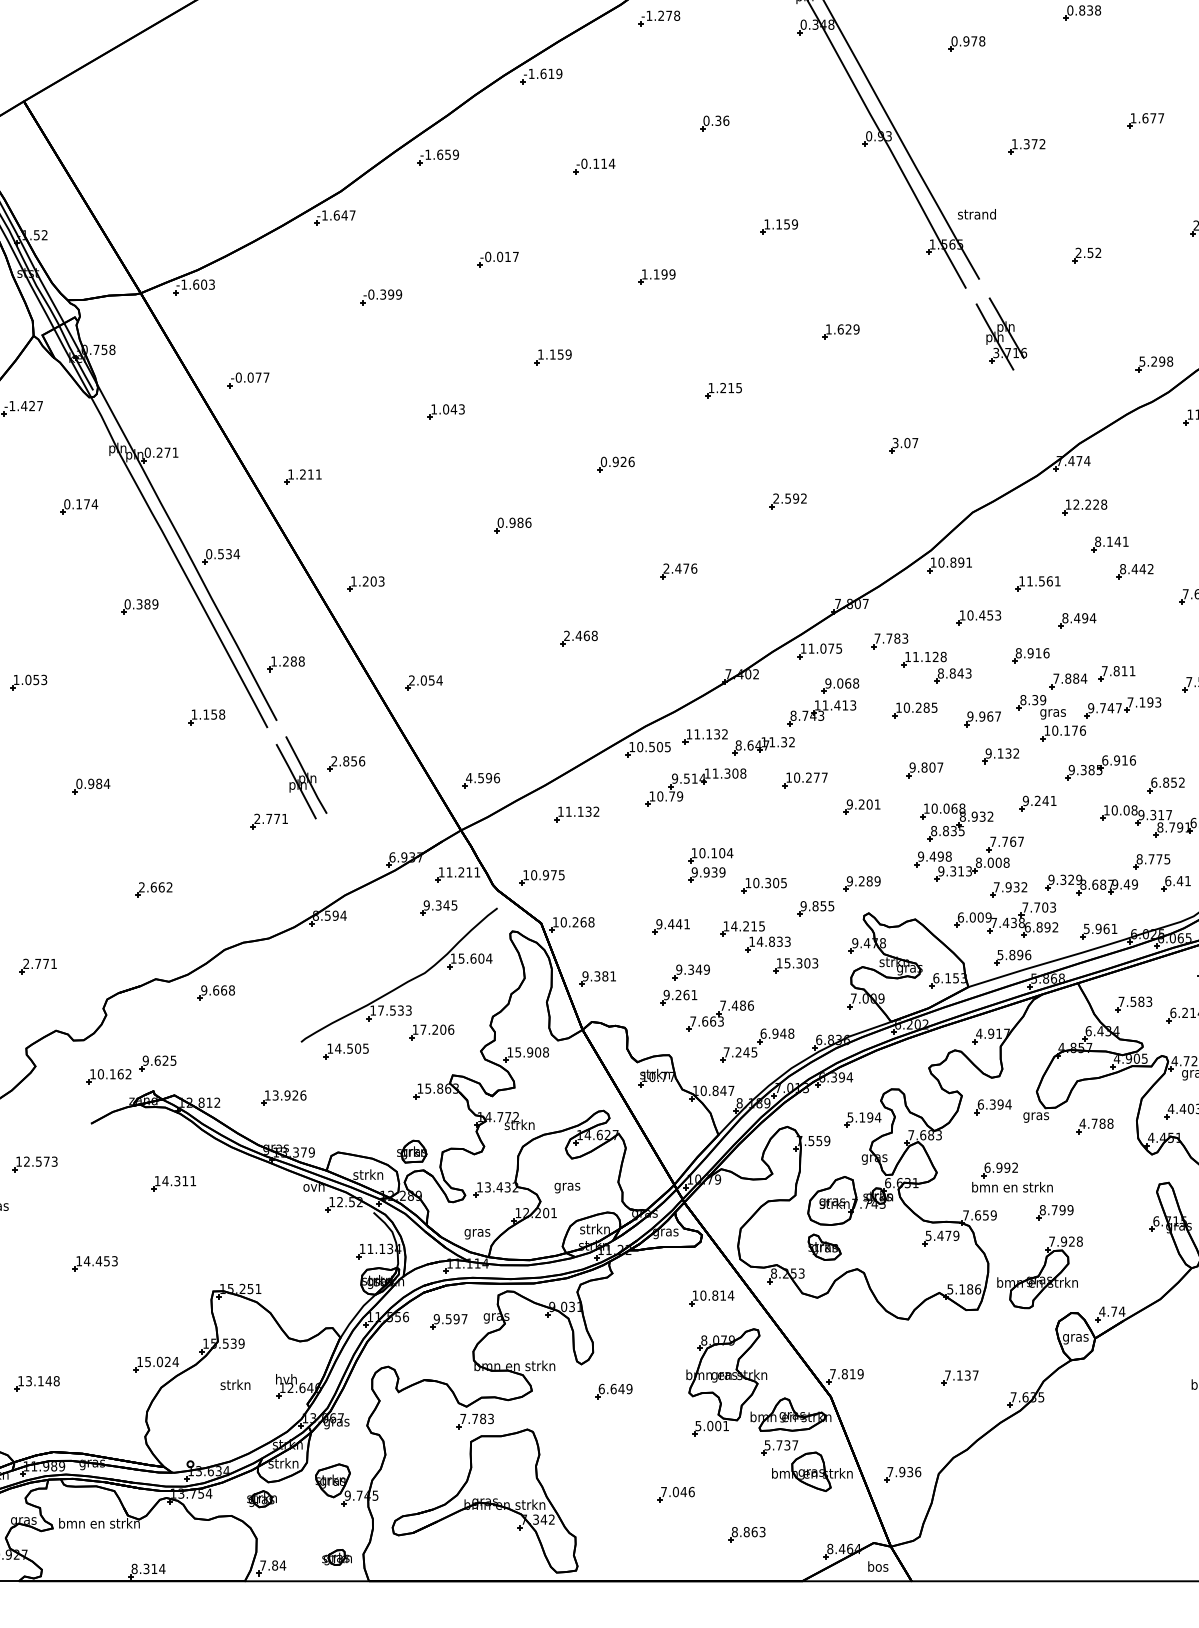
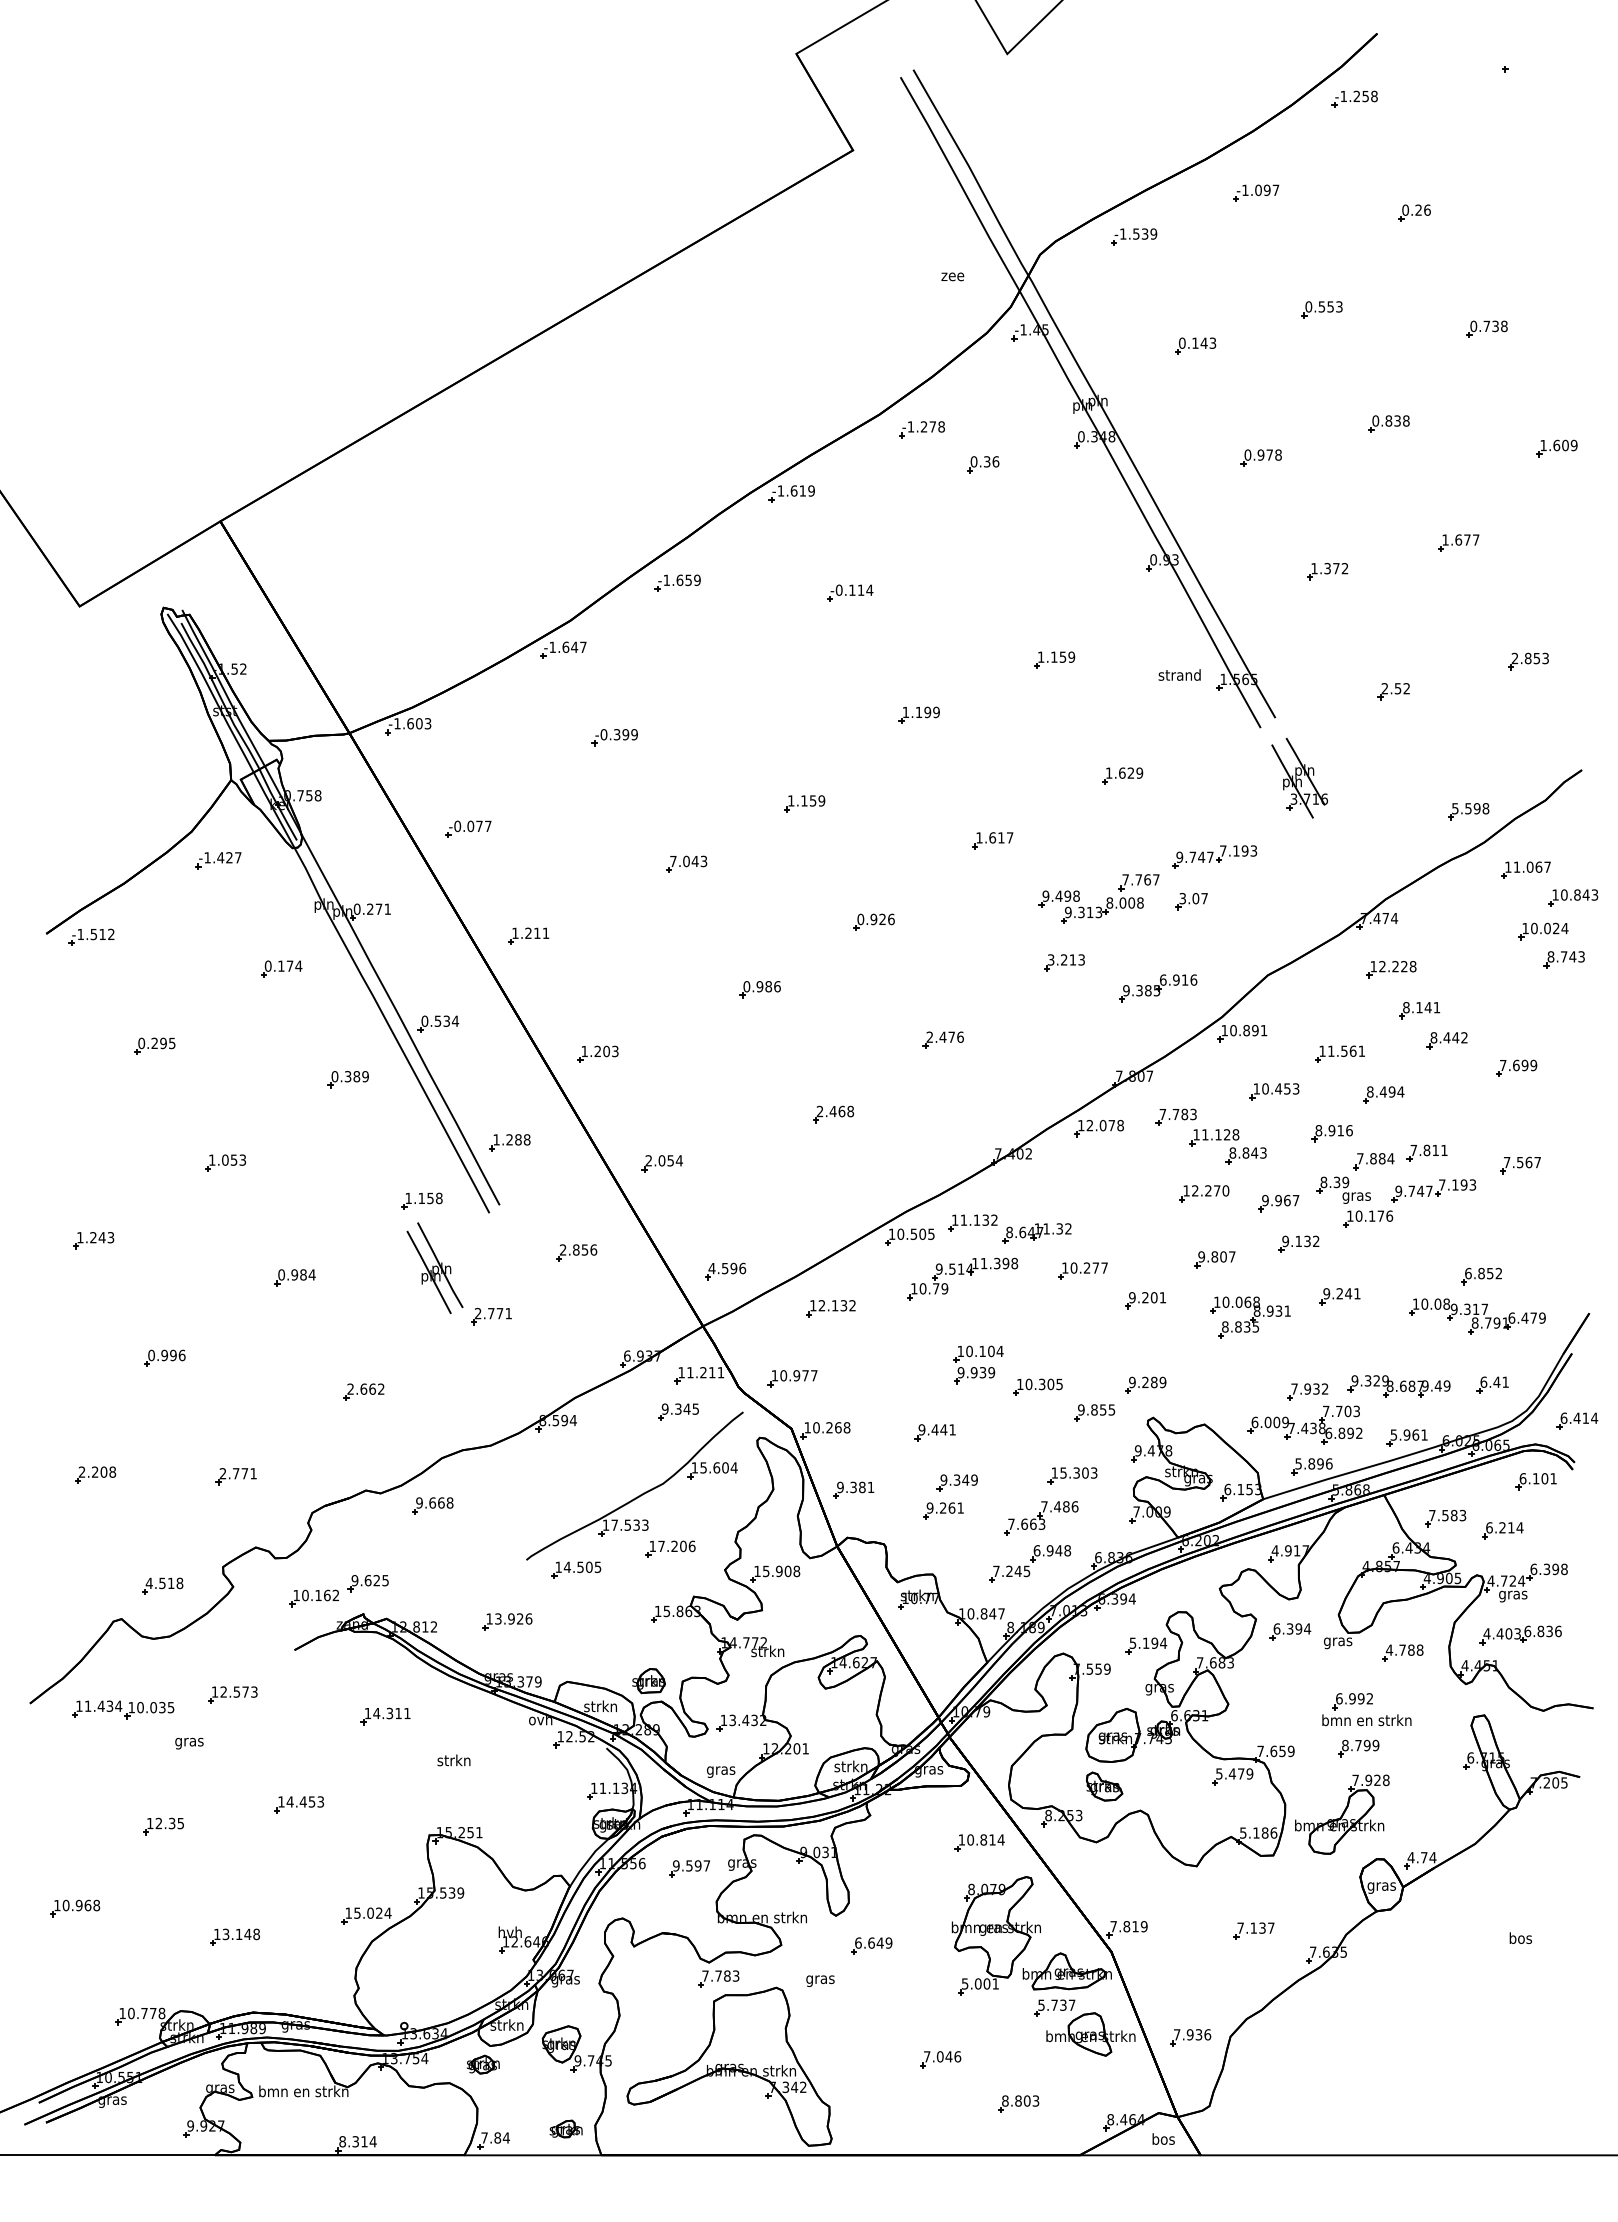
part: (715, 123) -> (983, 464), moved
text: (976, 213) -> (1179, 674), moved
part: (497, 259) -> (743, 695), removed
text: (1154, 361) -> (1468, 808), 5.298 -> 5.598
text: (731, 387) -> (1001, 837), 1.215 -> 1.617
part: (924, 404) -> (1214, 856), added
text: (434, 409) -> (673, 861), 1.043 -> 7.043
text: (789, 498) -> (1065, 959), 2.592 -> 3.213
text: (824, 648) -> (1104, 1125), 11.075 -> 12.078
part: (822, 701) -> (1102, 1184), removed
text: (920, 707) -> (1210, 1190), 10.285 -> 12.270
part: (1100, 768) -> (1158, 988), moved
text: (734, 773) -> (1005, 1263), 11.308 -> 11.398
part: (301, 778) -> (434, 1268), moved
text: (568, 811) -> (821, 1305), 11.132 -> 12.132
text: (990, 816) -> (1287, 1310), 8.932 -> 8.931
part: (1151, 861) -> (1465, 1360), removed
part: (968, 865) -> (1098, 906), moved
text: (561, 874) -> (814, 1375), 10.975 -> 10.977
part: (755, 936) -> (1028, 1443), removed
part: (720, 1016) -> (1041, 1518), moved
part: (1012, 1177) -> (1366, 1709), moved
text: (567, 1187) -> (820, 1980), moved
text: (235, 1384) -> (453, 1760), moved
text: (754, 1531) -> (1027, 2100), 8.863 -> 8.803

